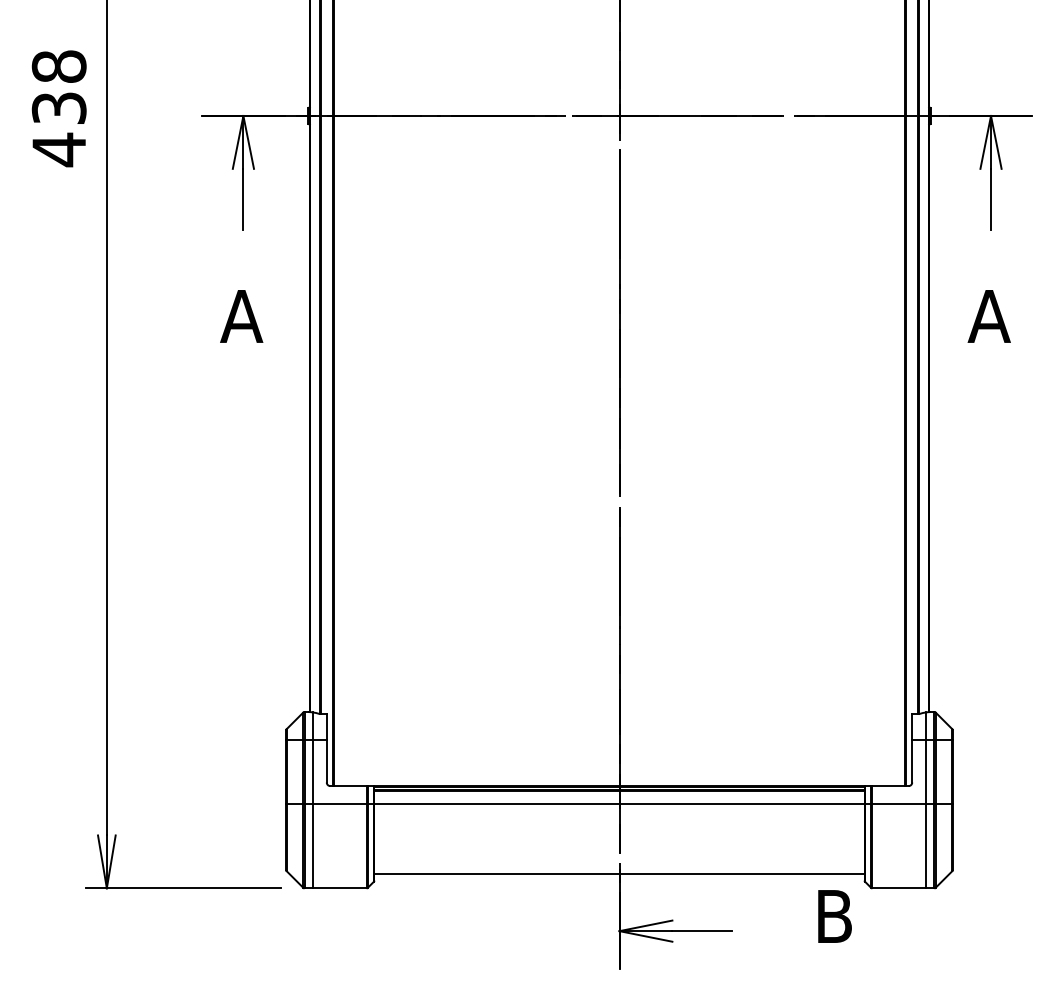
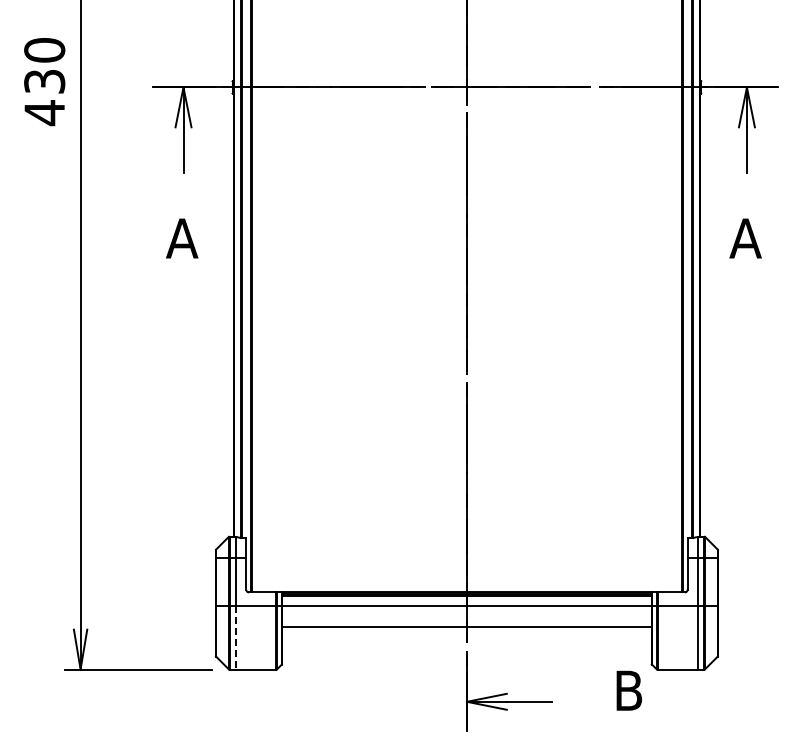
text: (58, 66) -> (44, 50), 438 -> 430
line: (312, 845) -> (235, 637), solid -> dashed
line: (618, 873) -> (466, 626), moved

